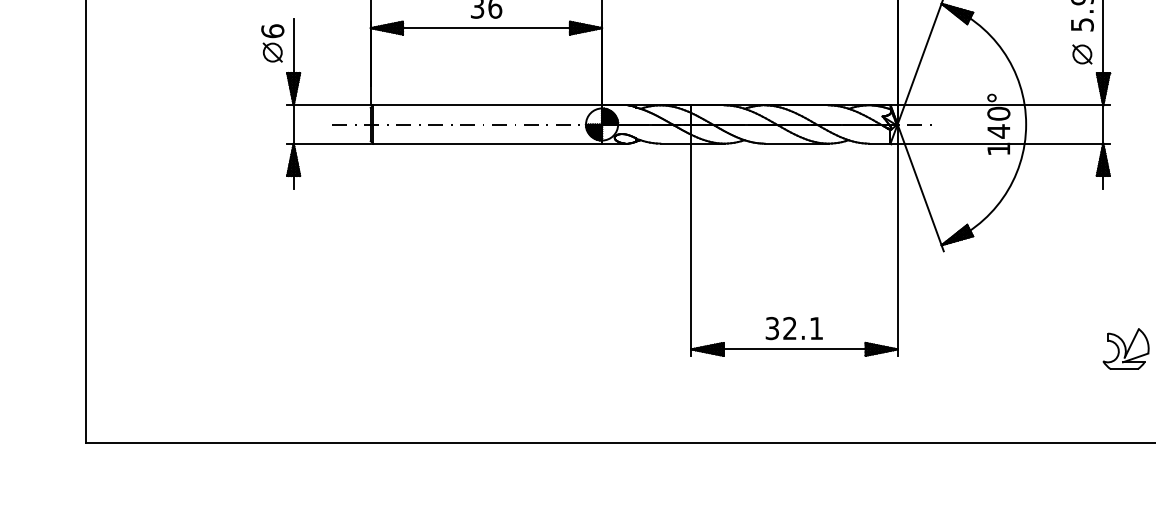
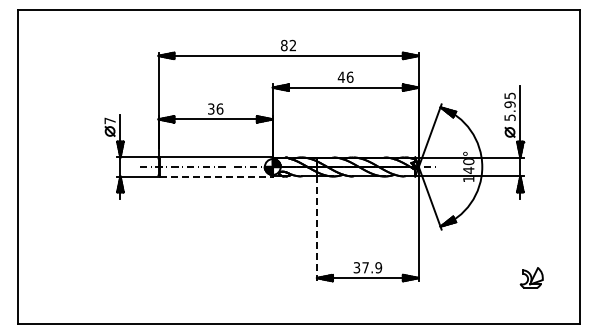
text: (271, 30) -> (109, 120), 6 -> 7
line: (488, 143) -> (216, 176), solid -> dashed
line: (690, 251) -> (316, 229), solid -> dashed
text: (803, 327) -> (372, 267), 32.1 -> 37.9

